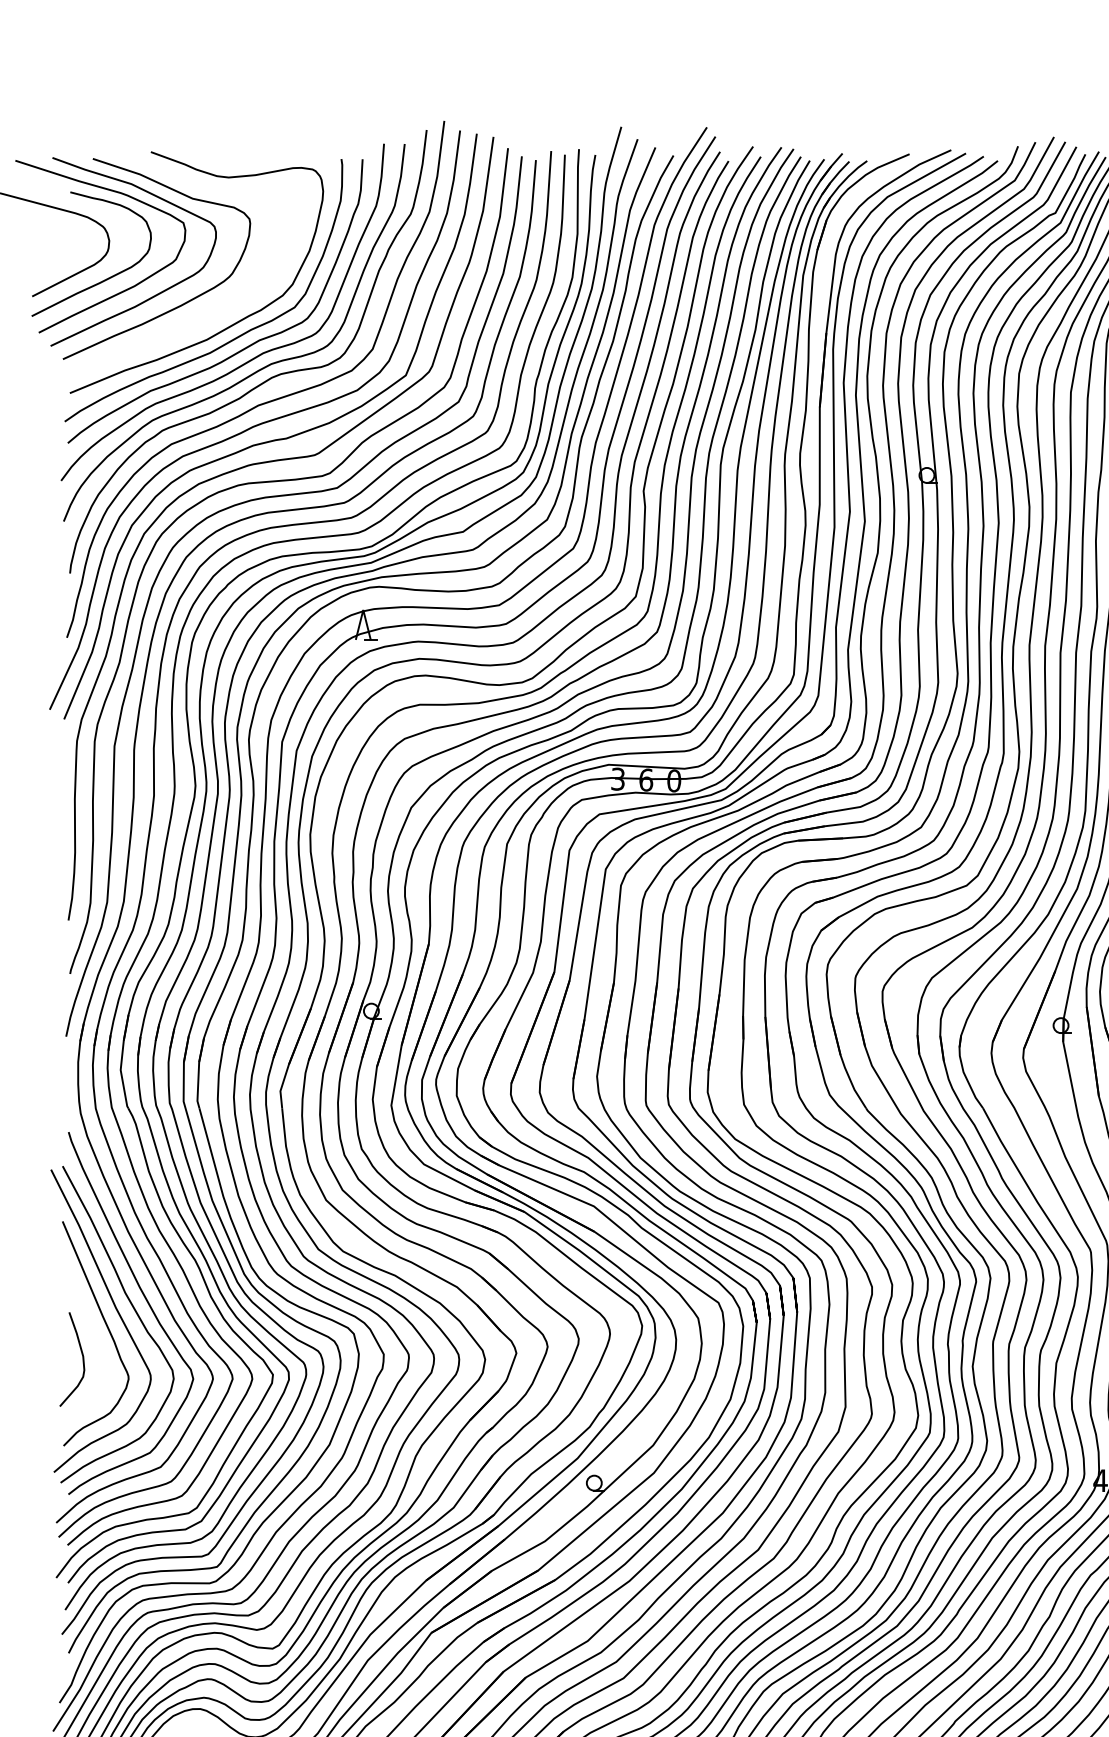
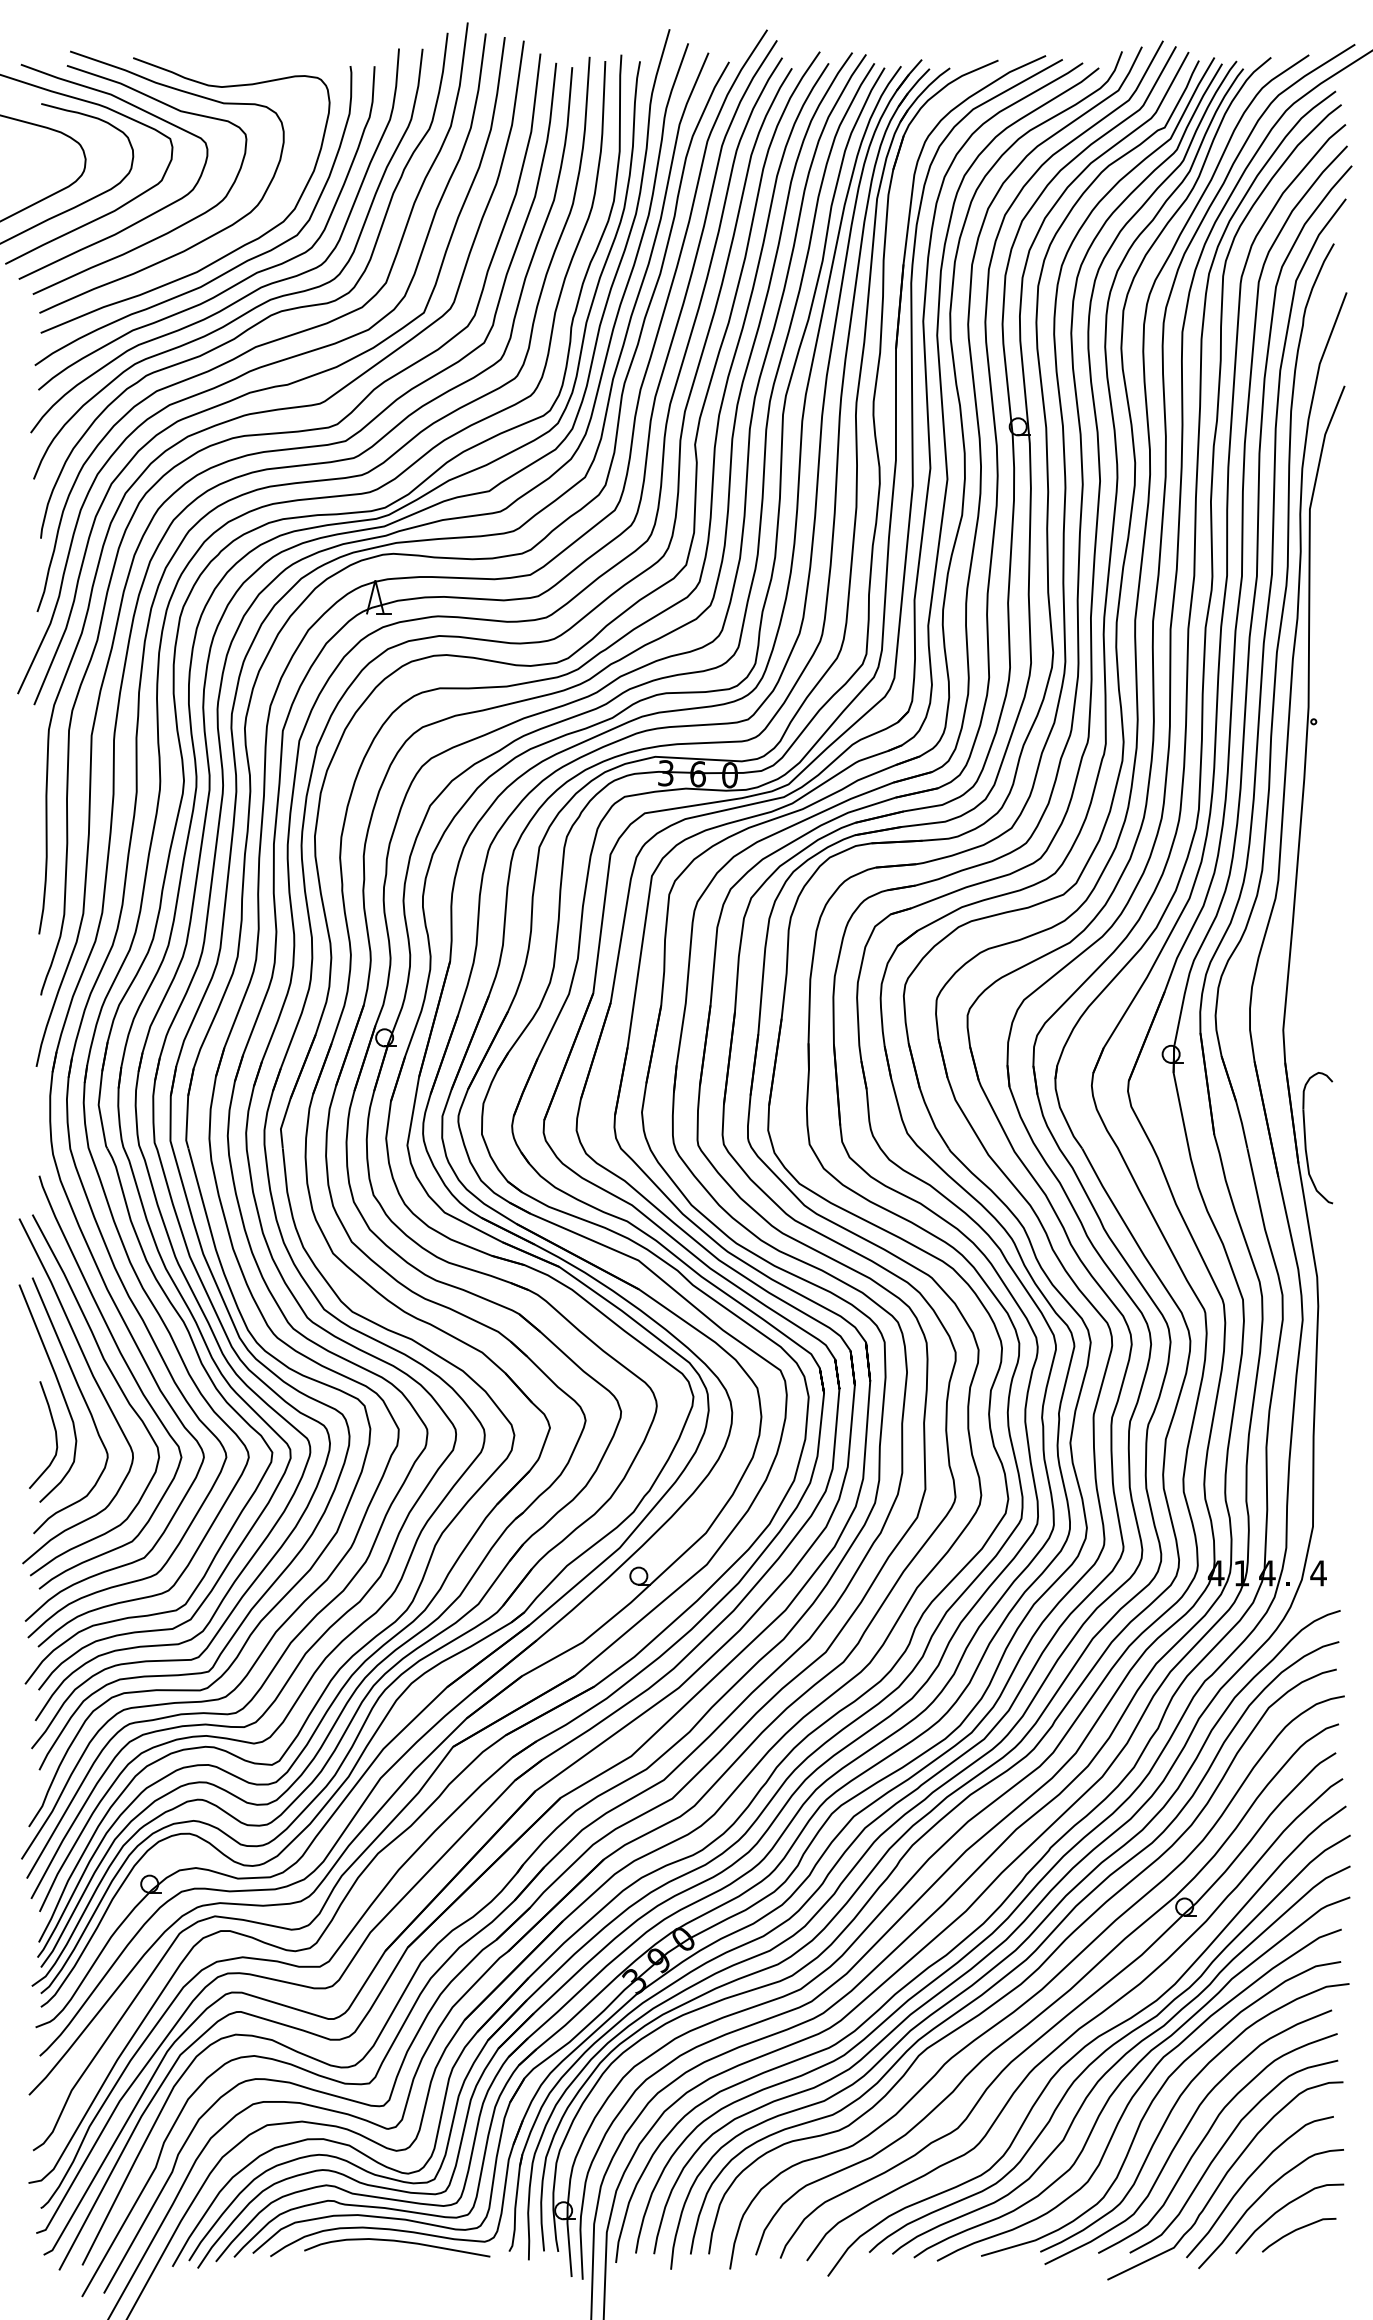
curve: (207, 313) -> (197, 242), added
curve: (86, 1318) -> (59, 1388), added

